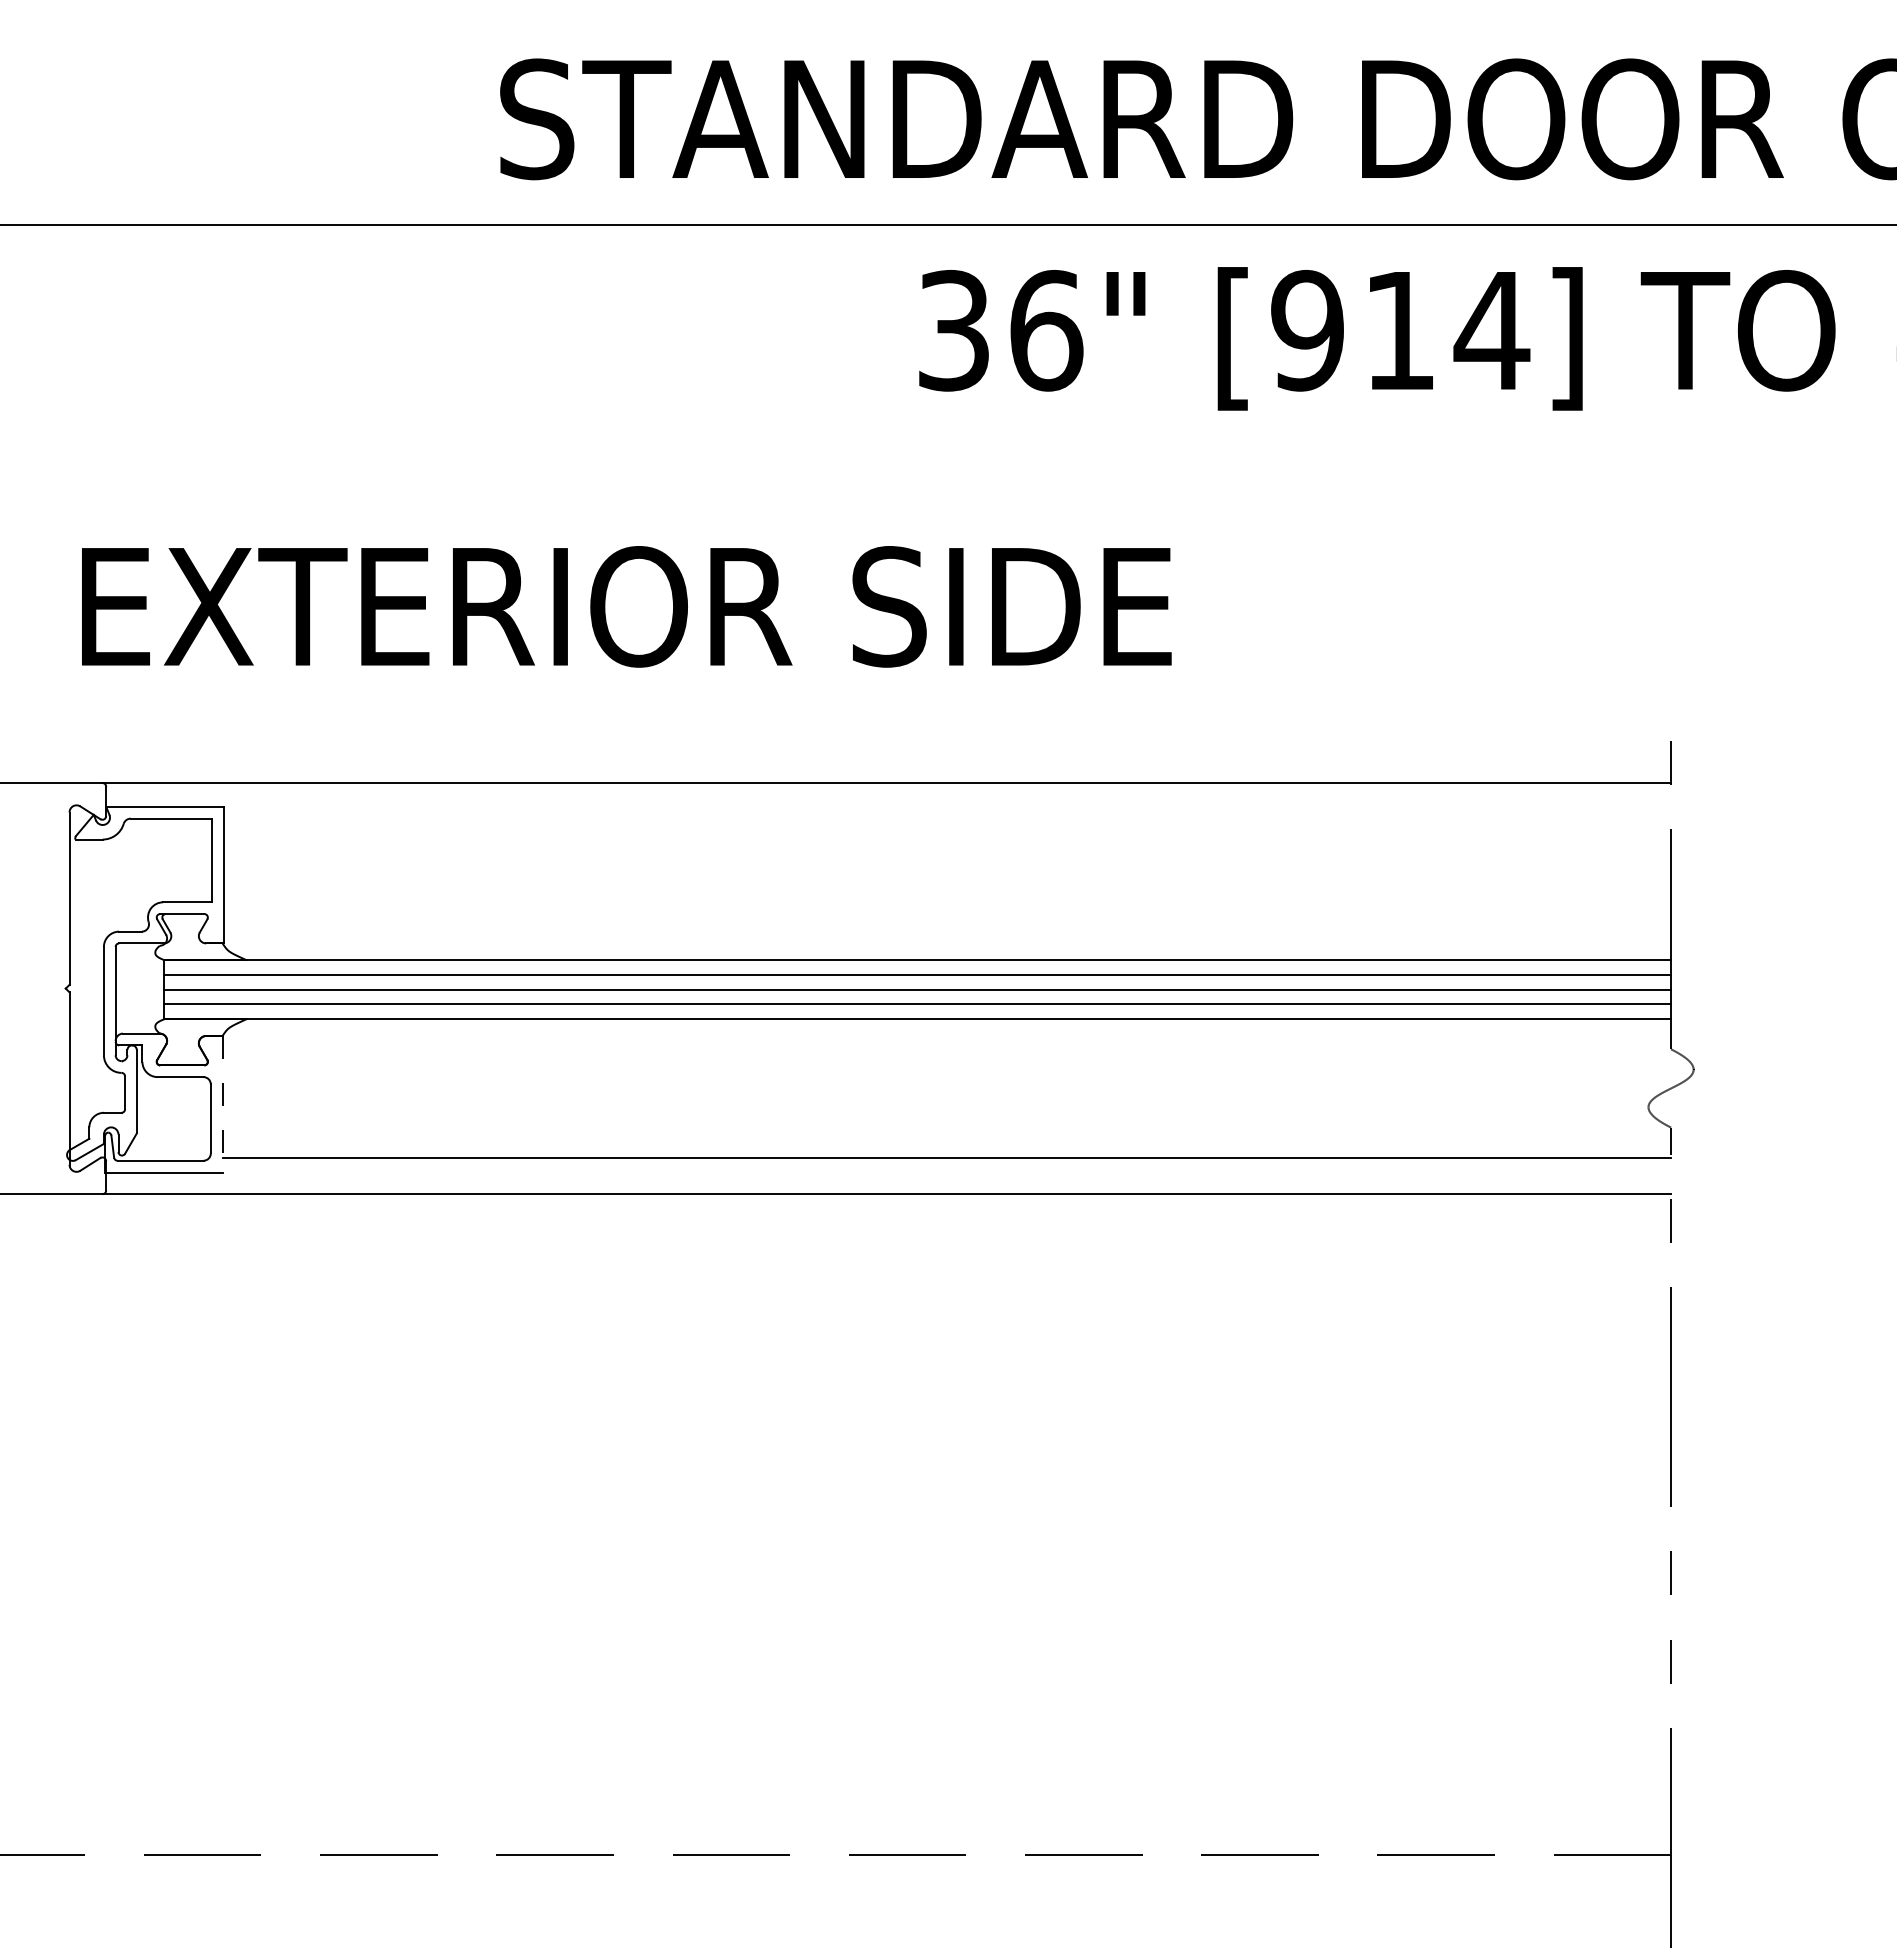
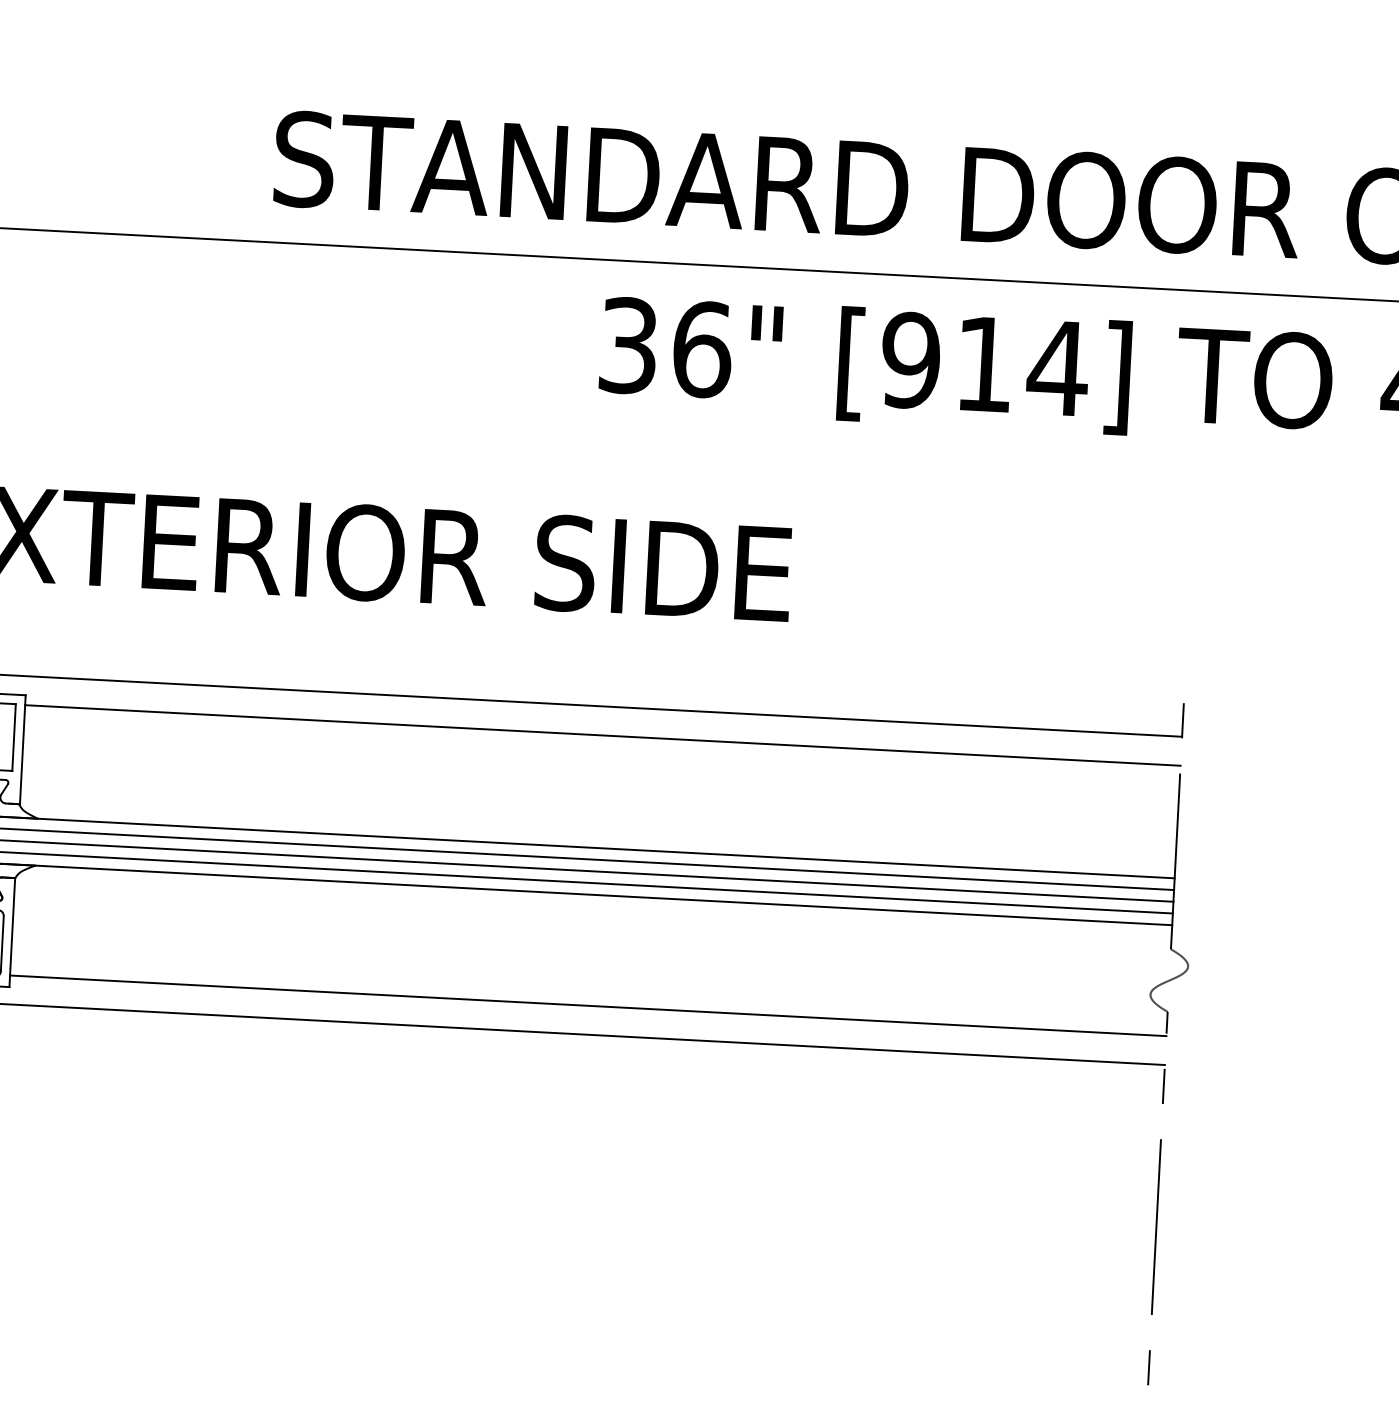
line: (947, 819) -> (602, 735), added
line: (222, 1104) -> (12, 932), dashed -> solid

